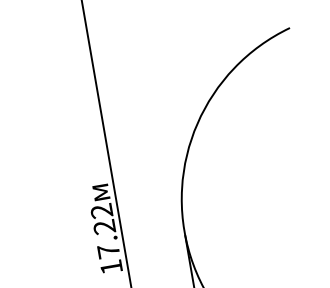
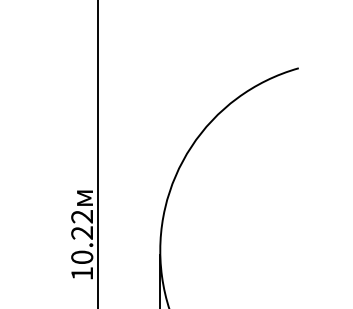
text: (108, 250) -> (82, 256), 17.22 -> 10.22

